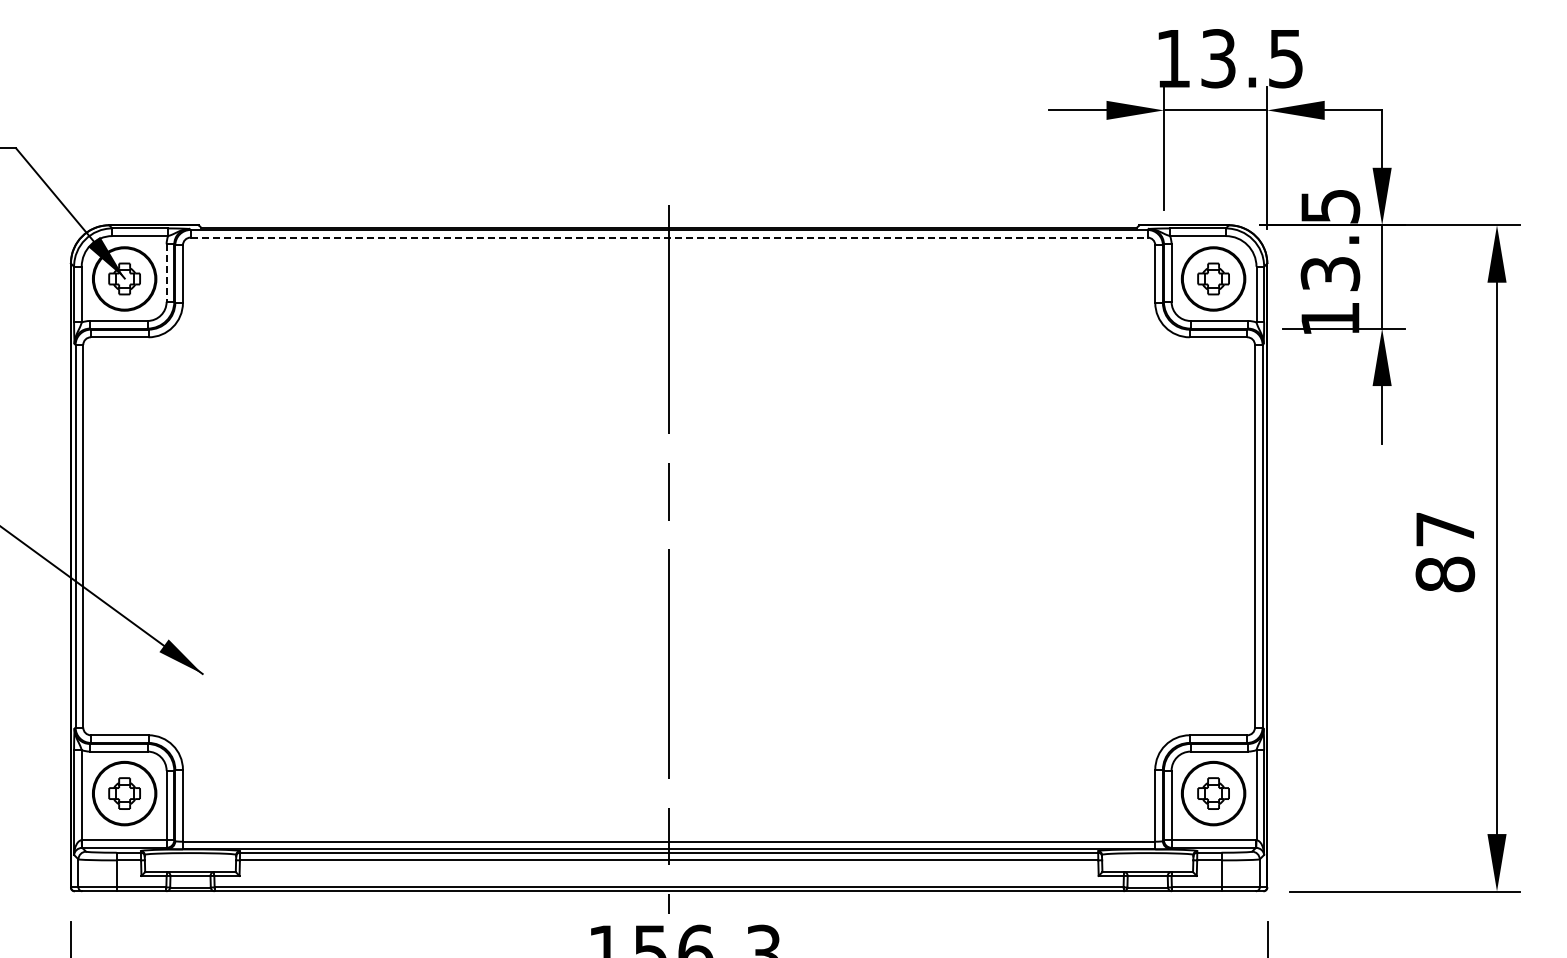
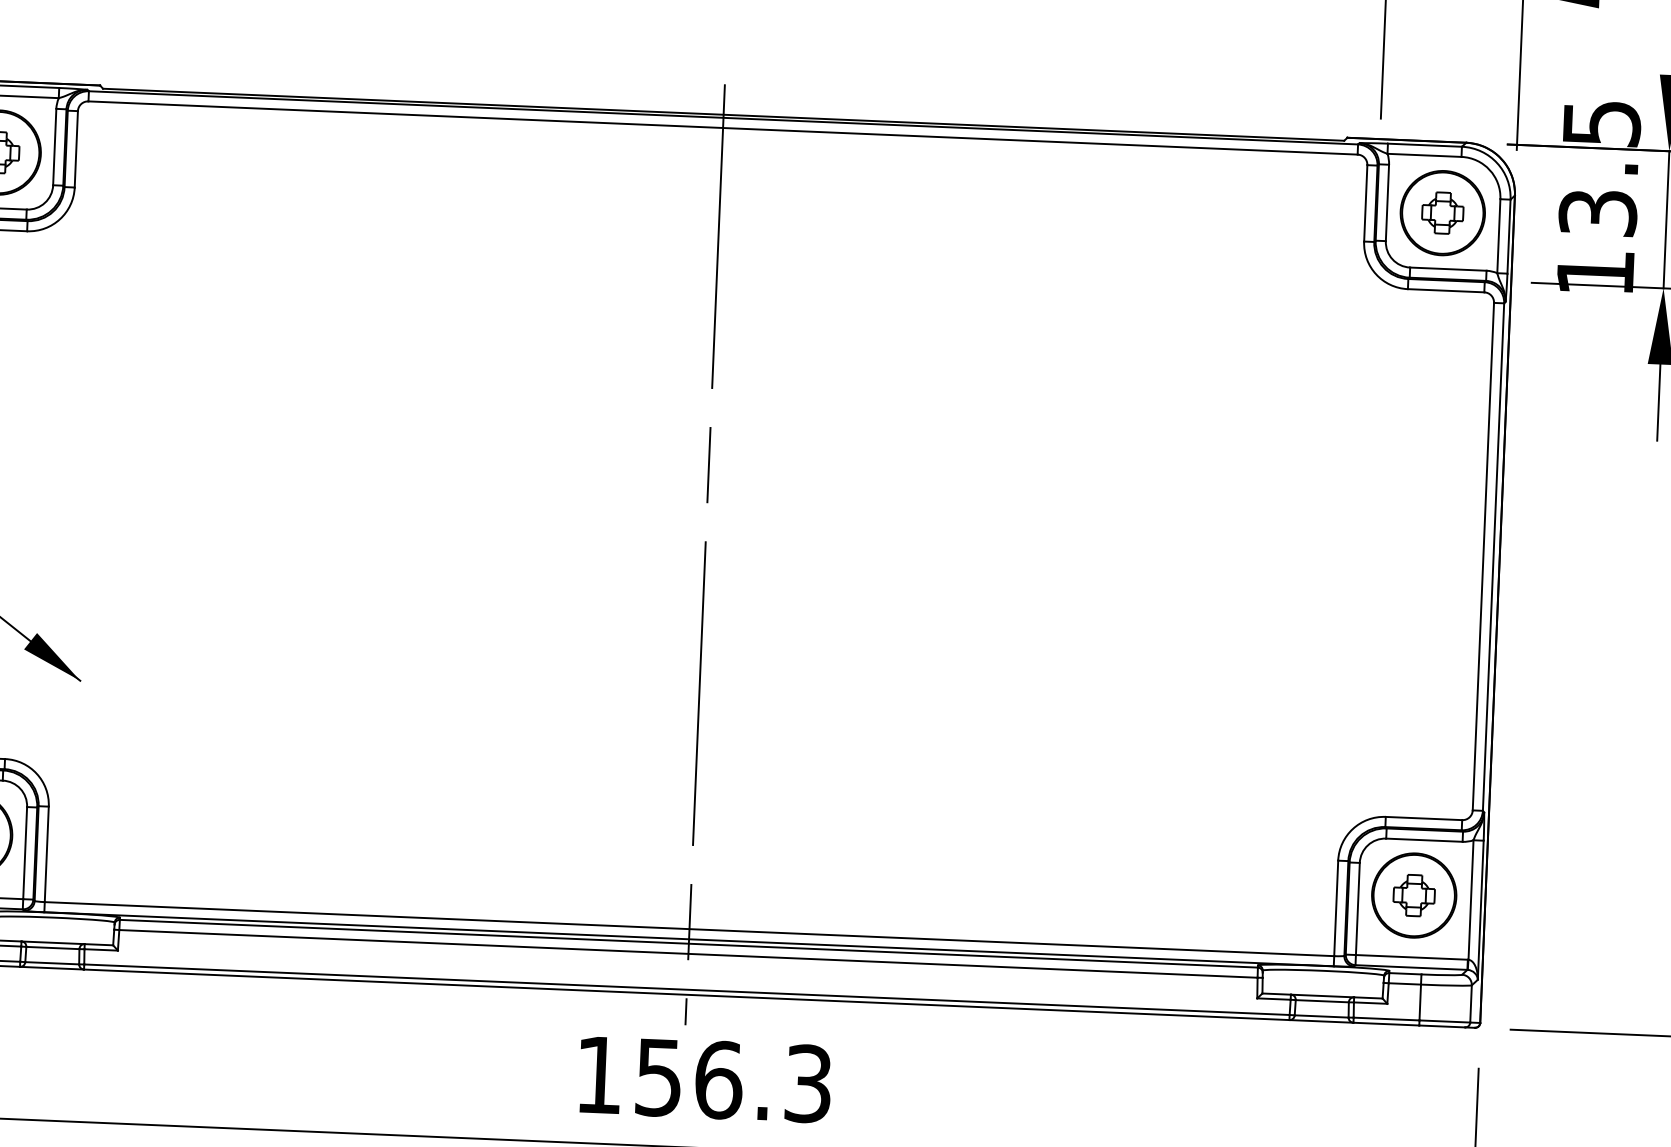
line: (669, 237) -> (723, 127), dashed -> solid
line: (166, 273) -> (54, 147), dashed -> solid

